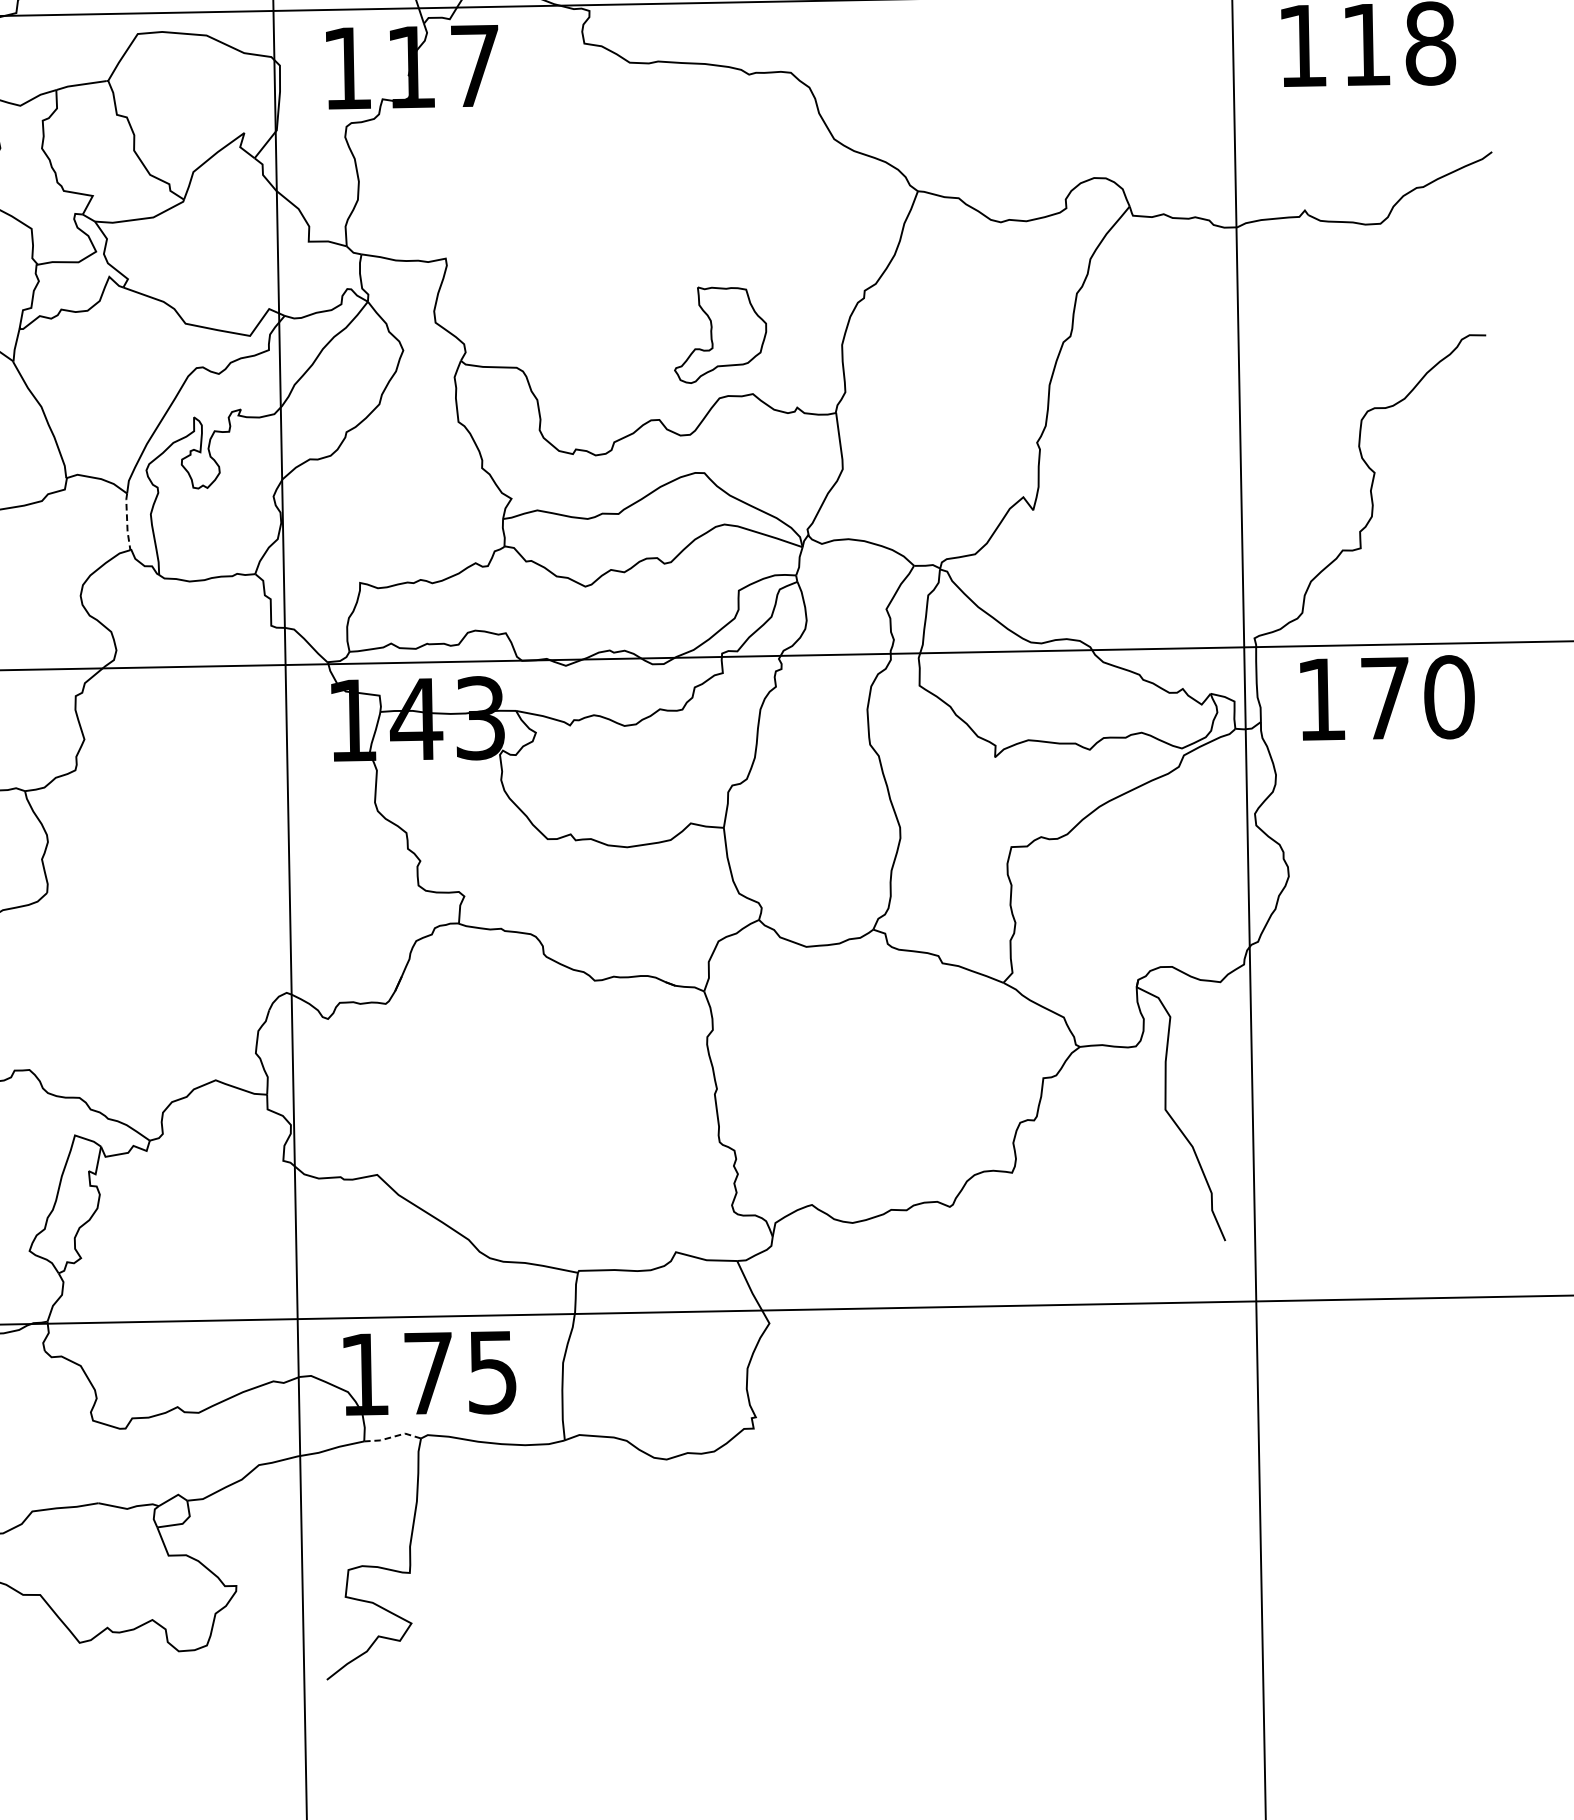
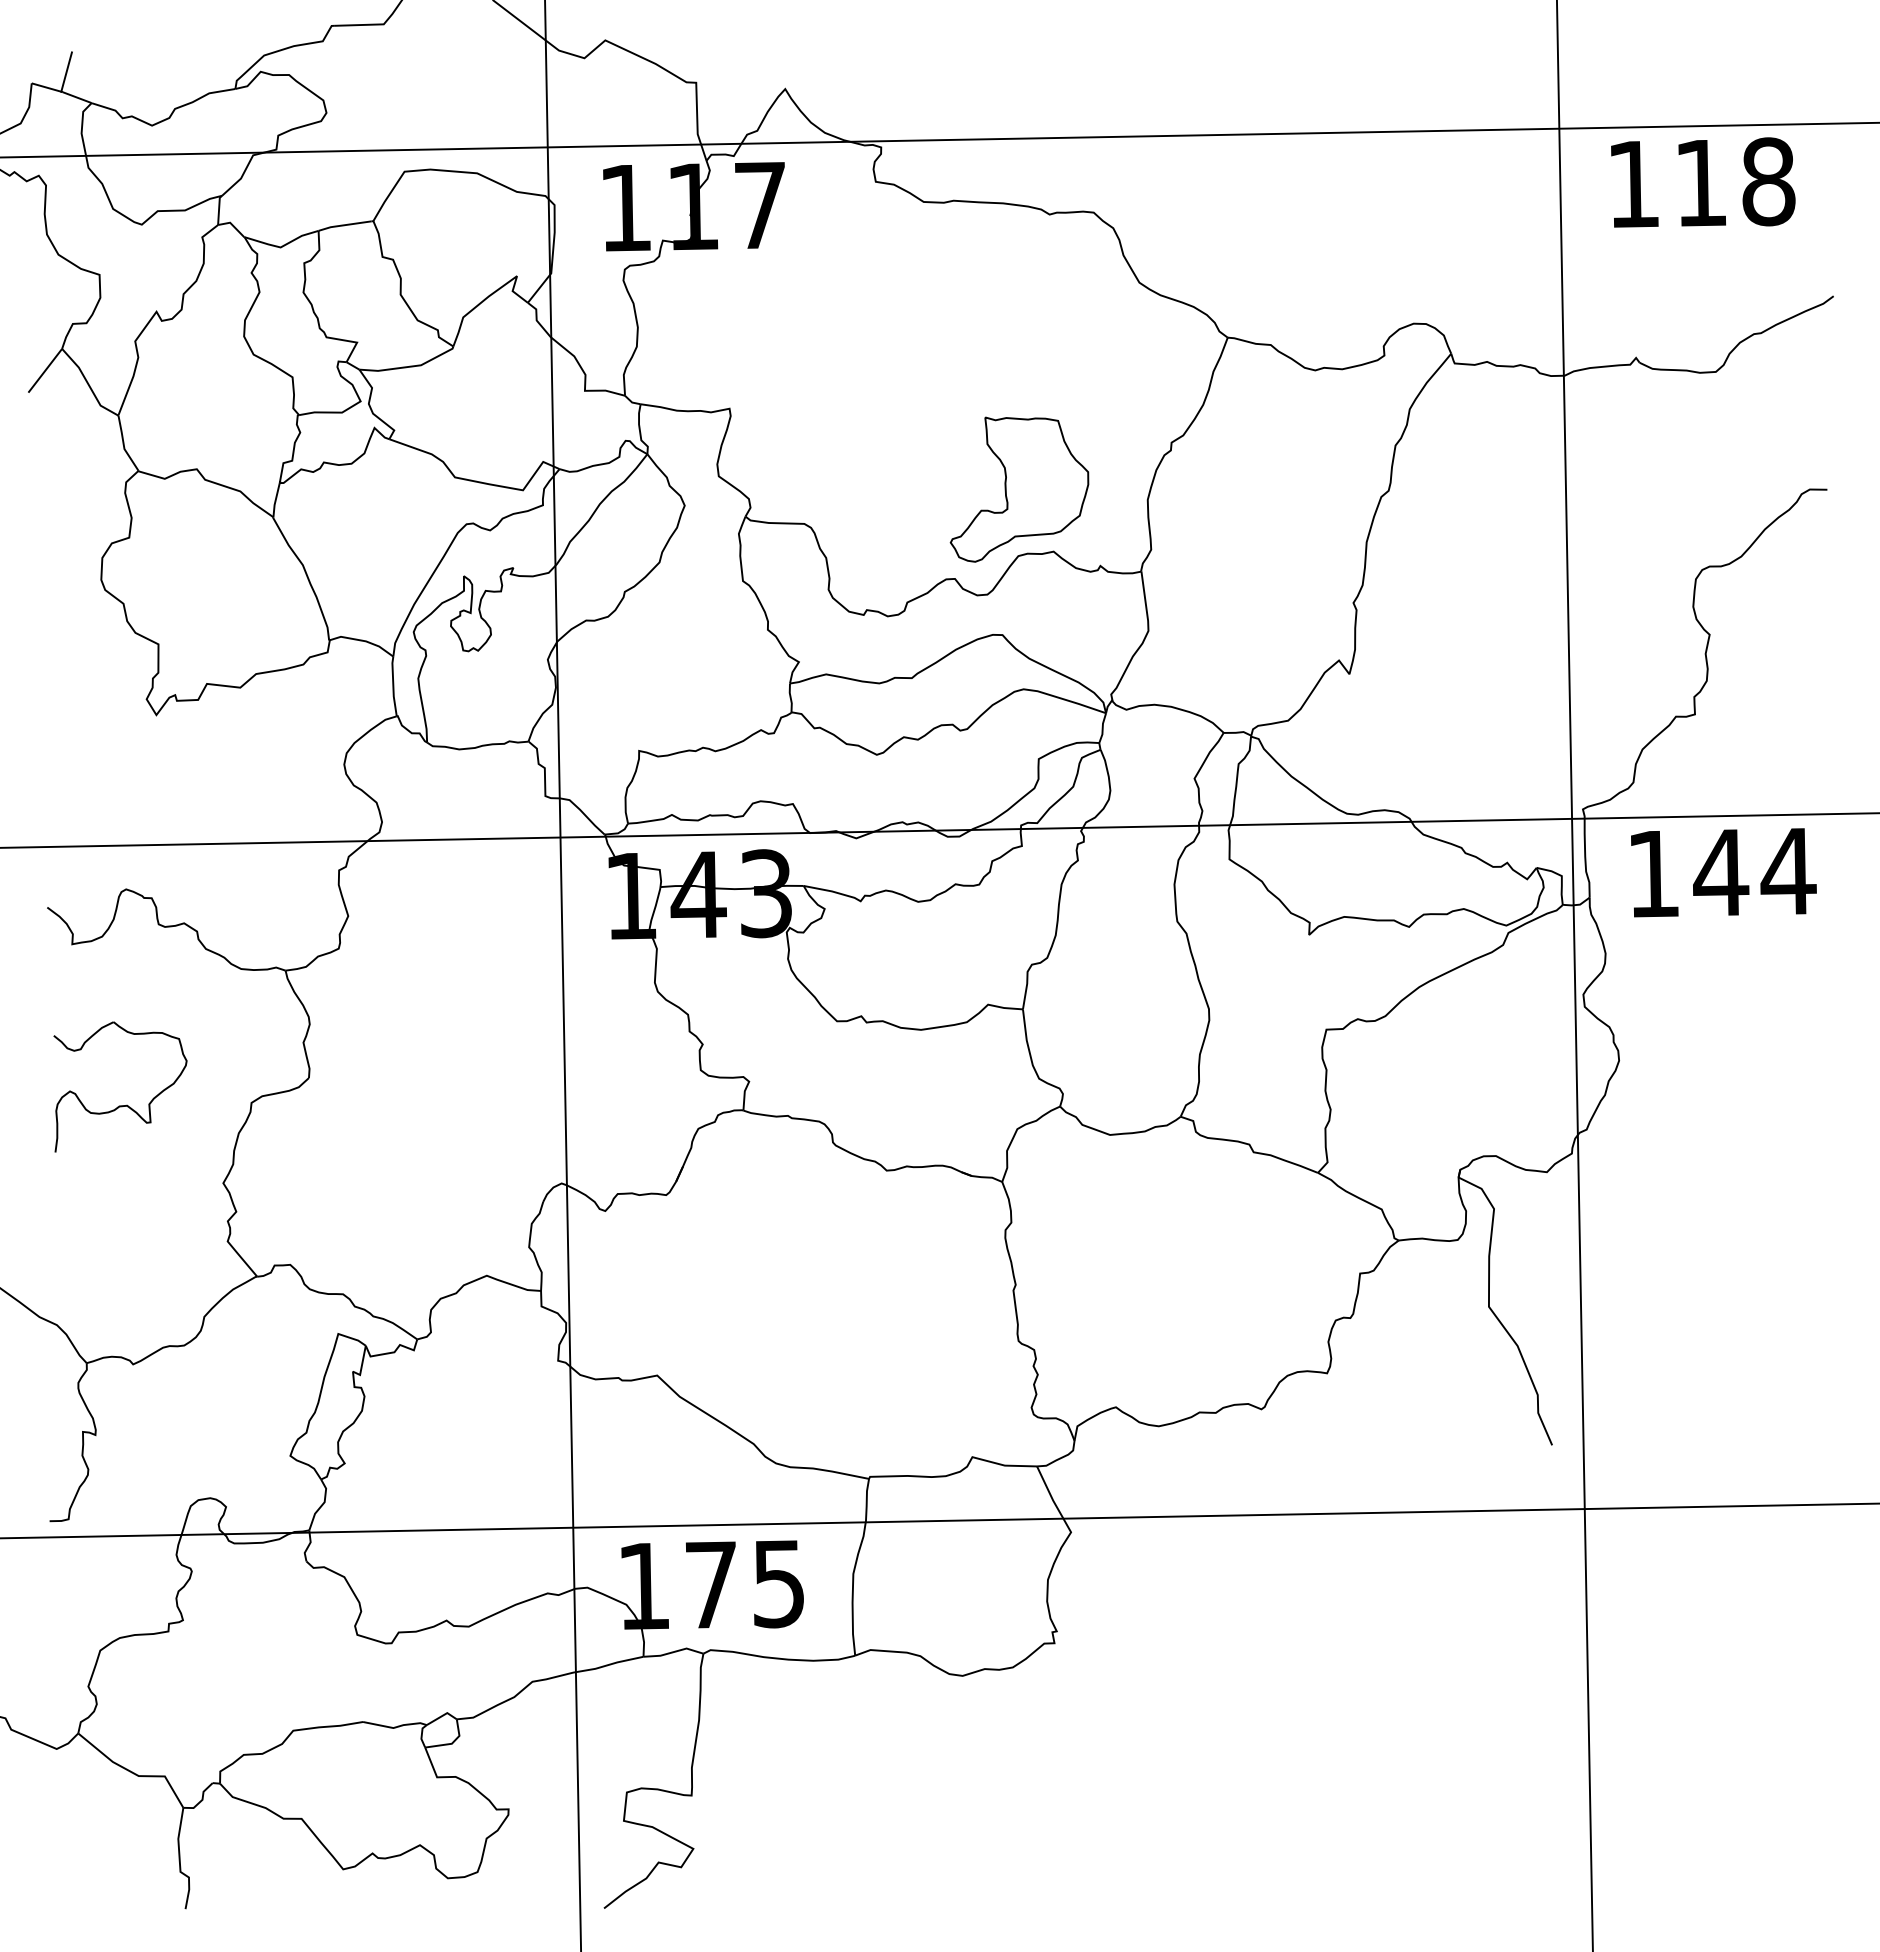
part: (720, 335) -> (1019, 489), size x1.43
line: (127, 521) -> (393, 686), dashed -> solid
text: (1417, 697) -> (1754, 871), 170 -> 144
line: (392, 1437) -> (673, 1652), dashed -> solid

